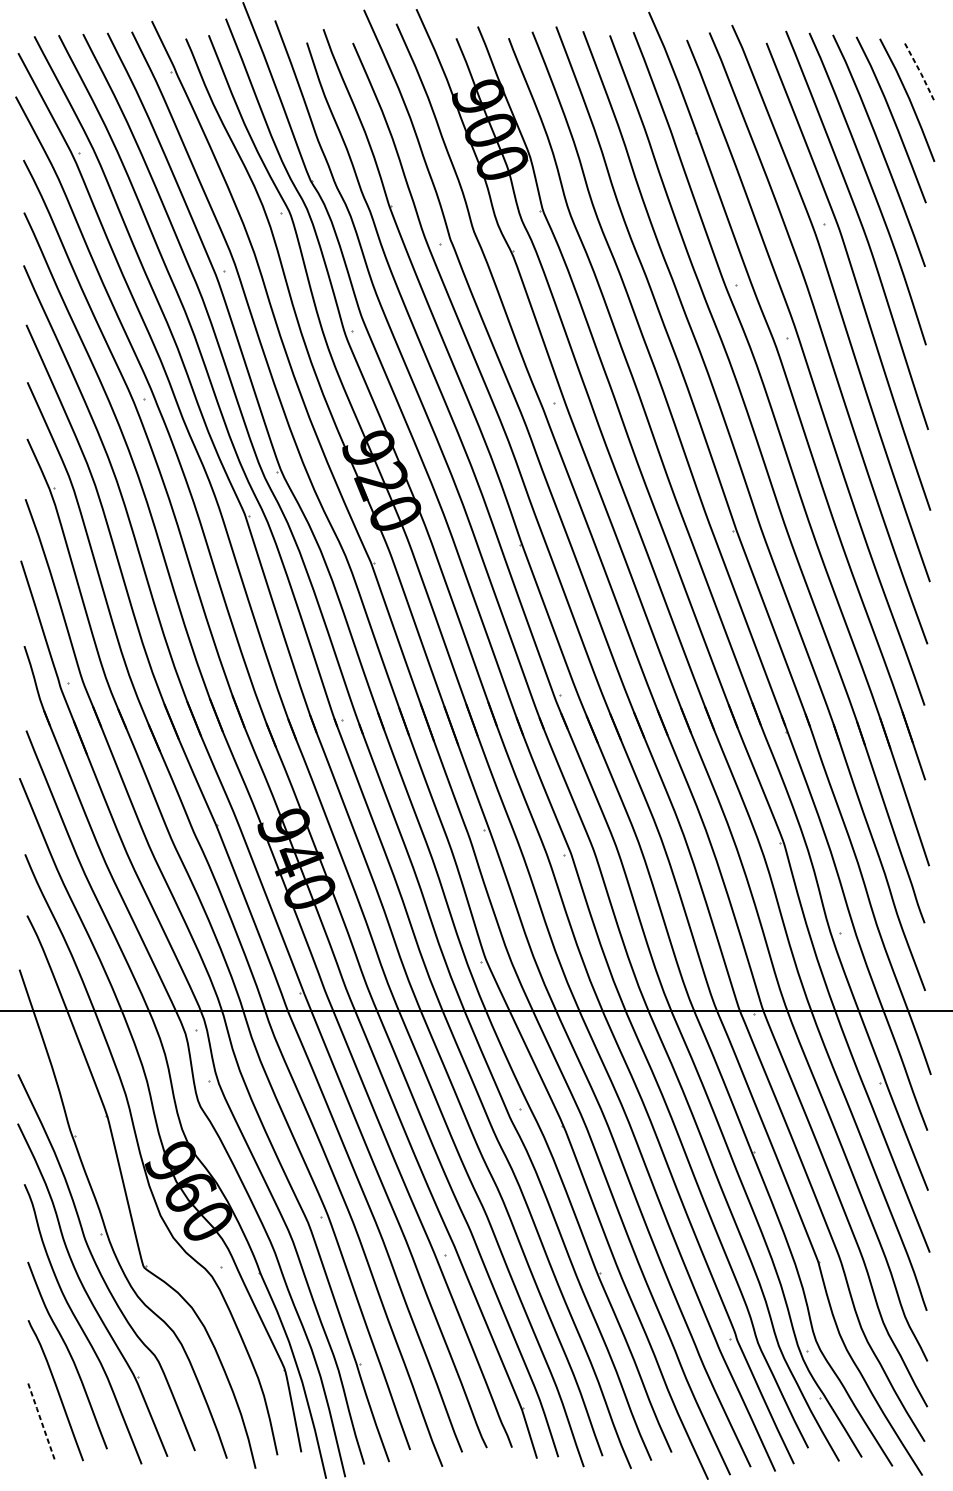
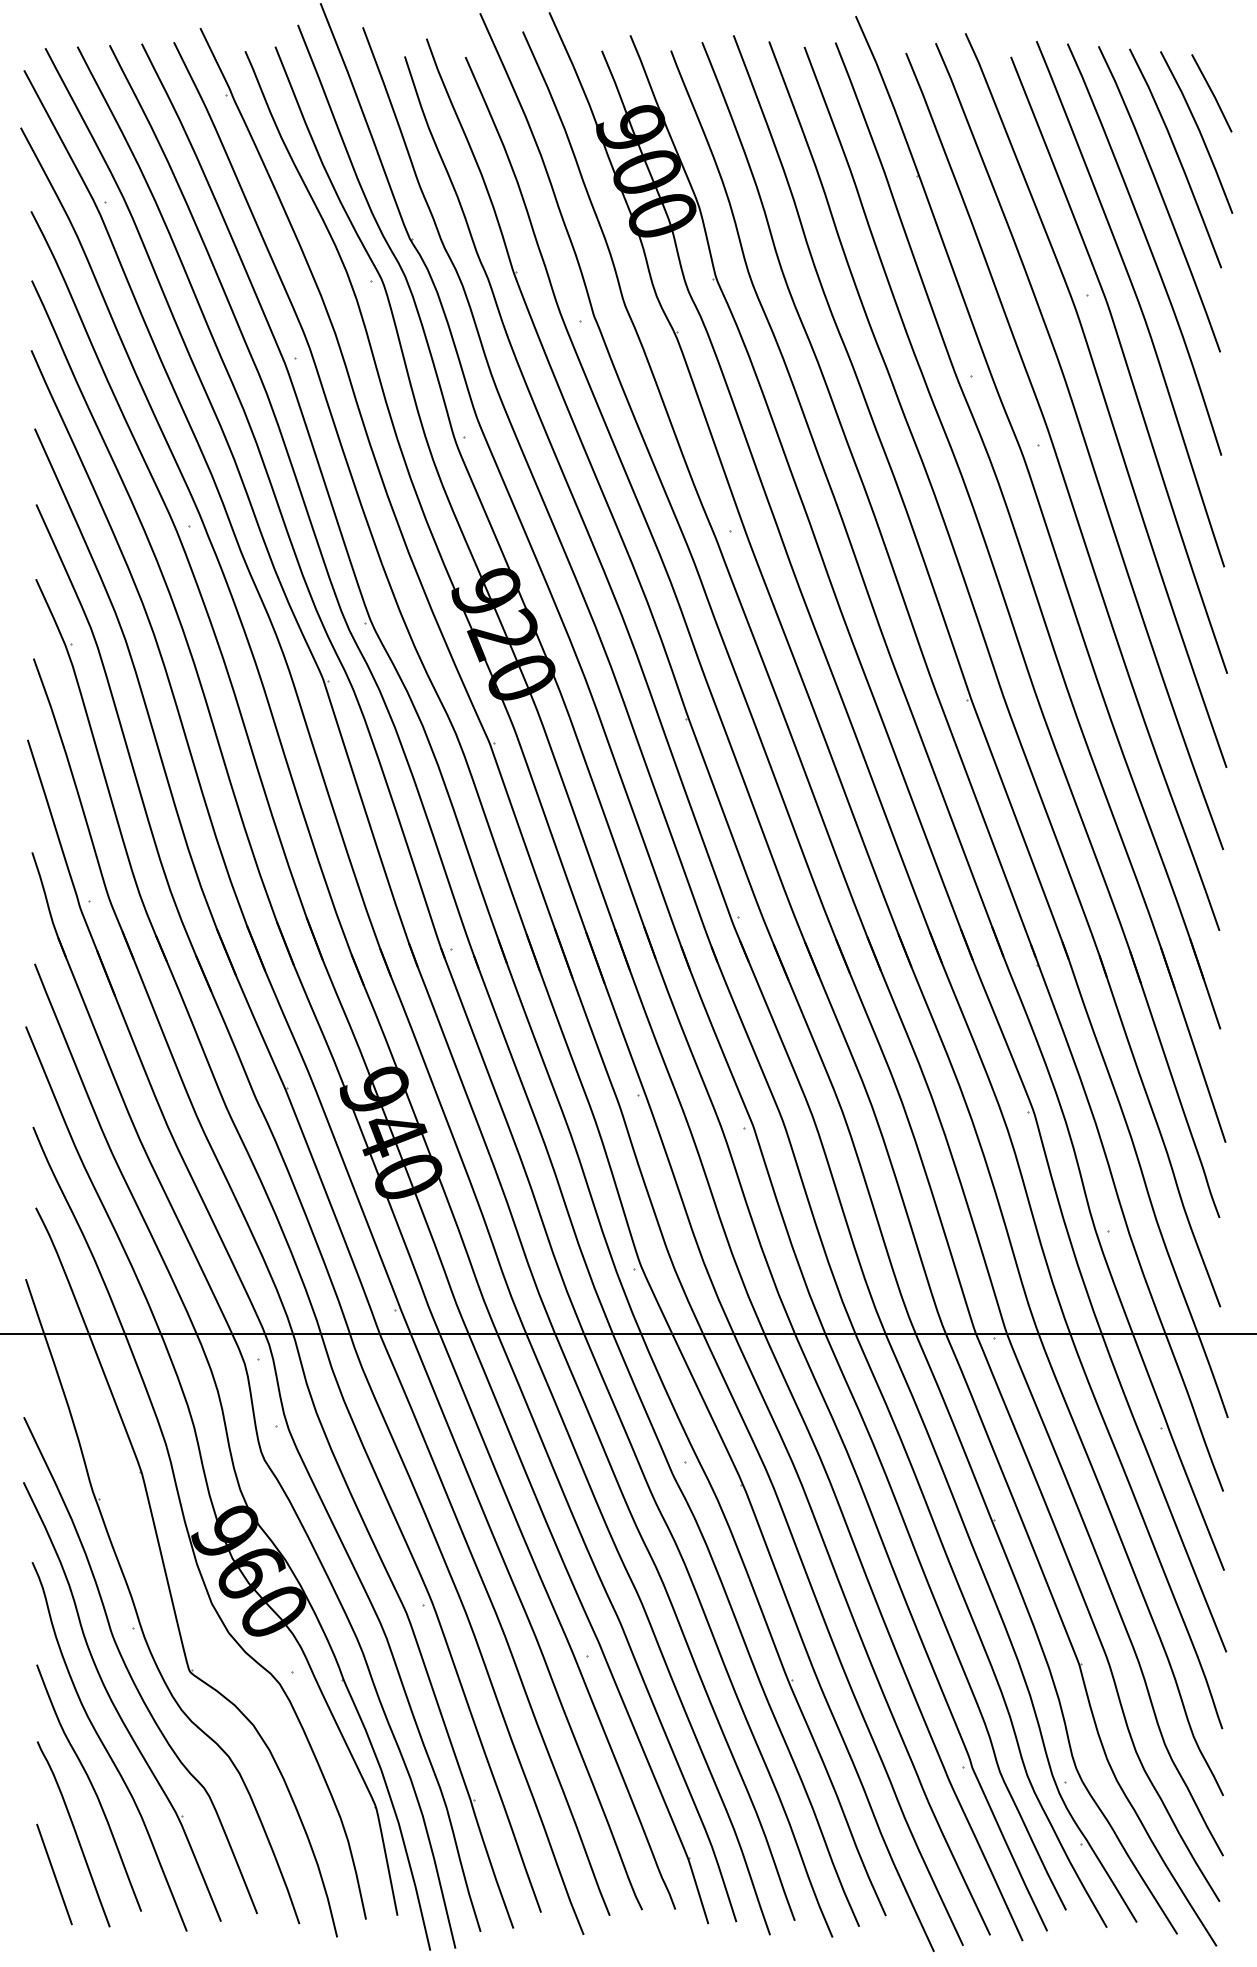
line: (919, 69) -> (1212, 92), dashed -> solid
line: (41, 1421) -> (54, 1874), dashed -> solid

